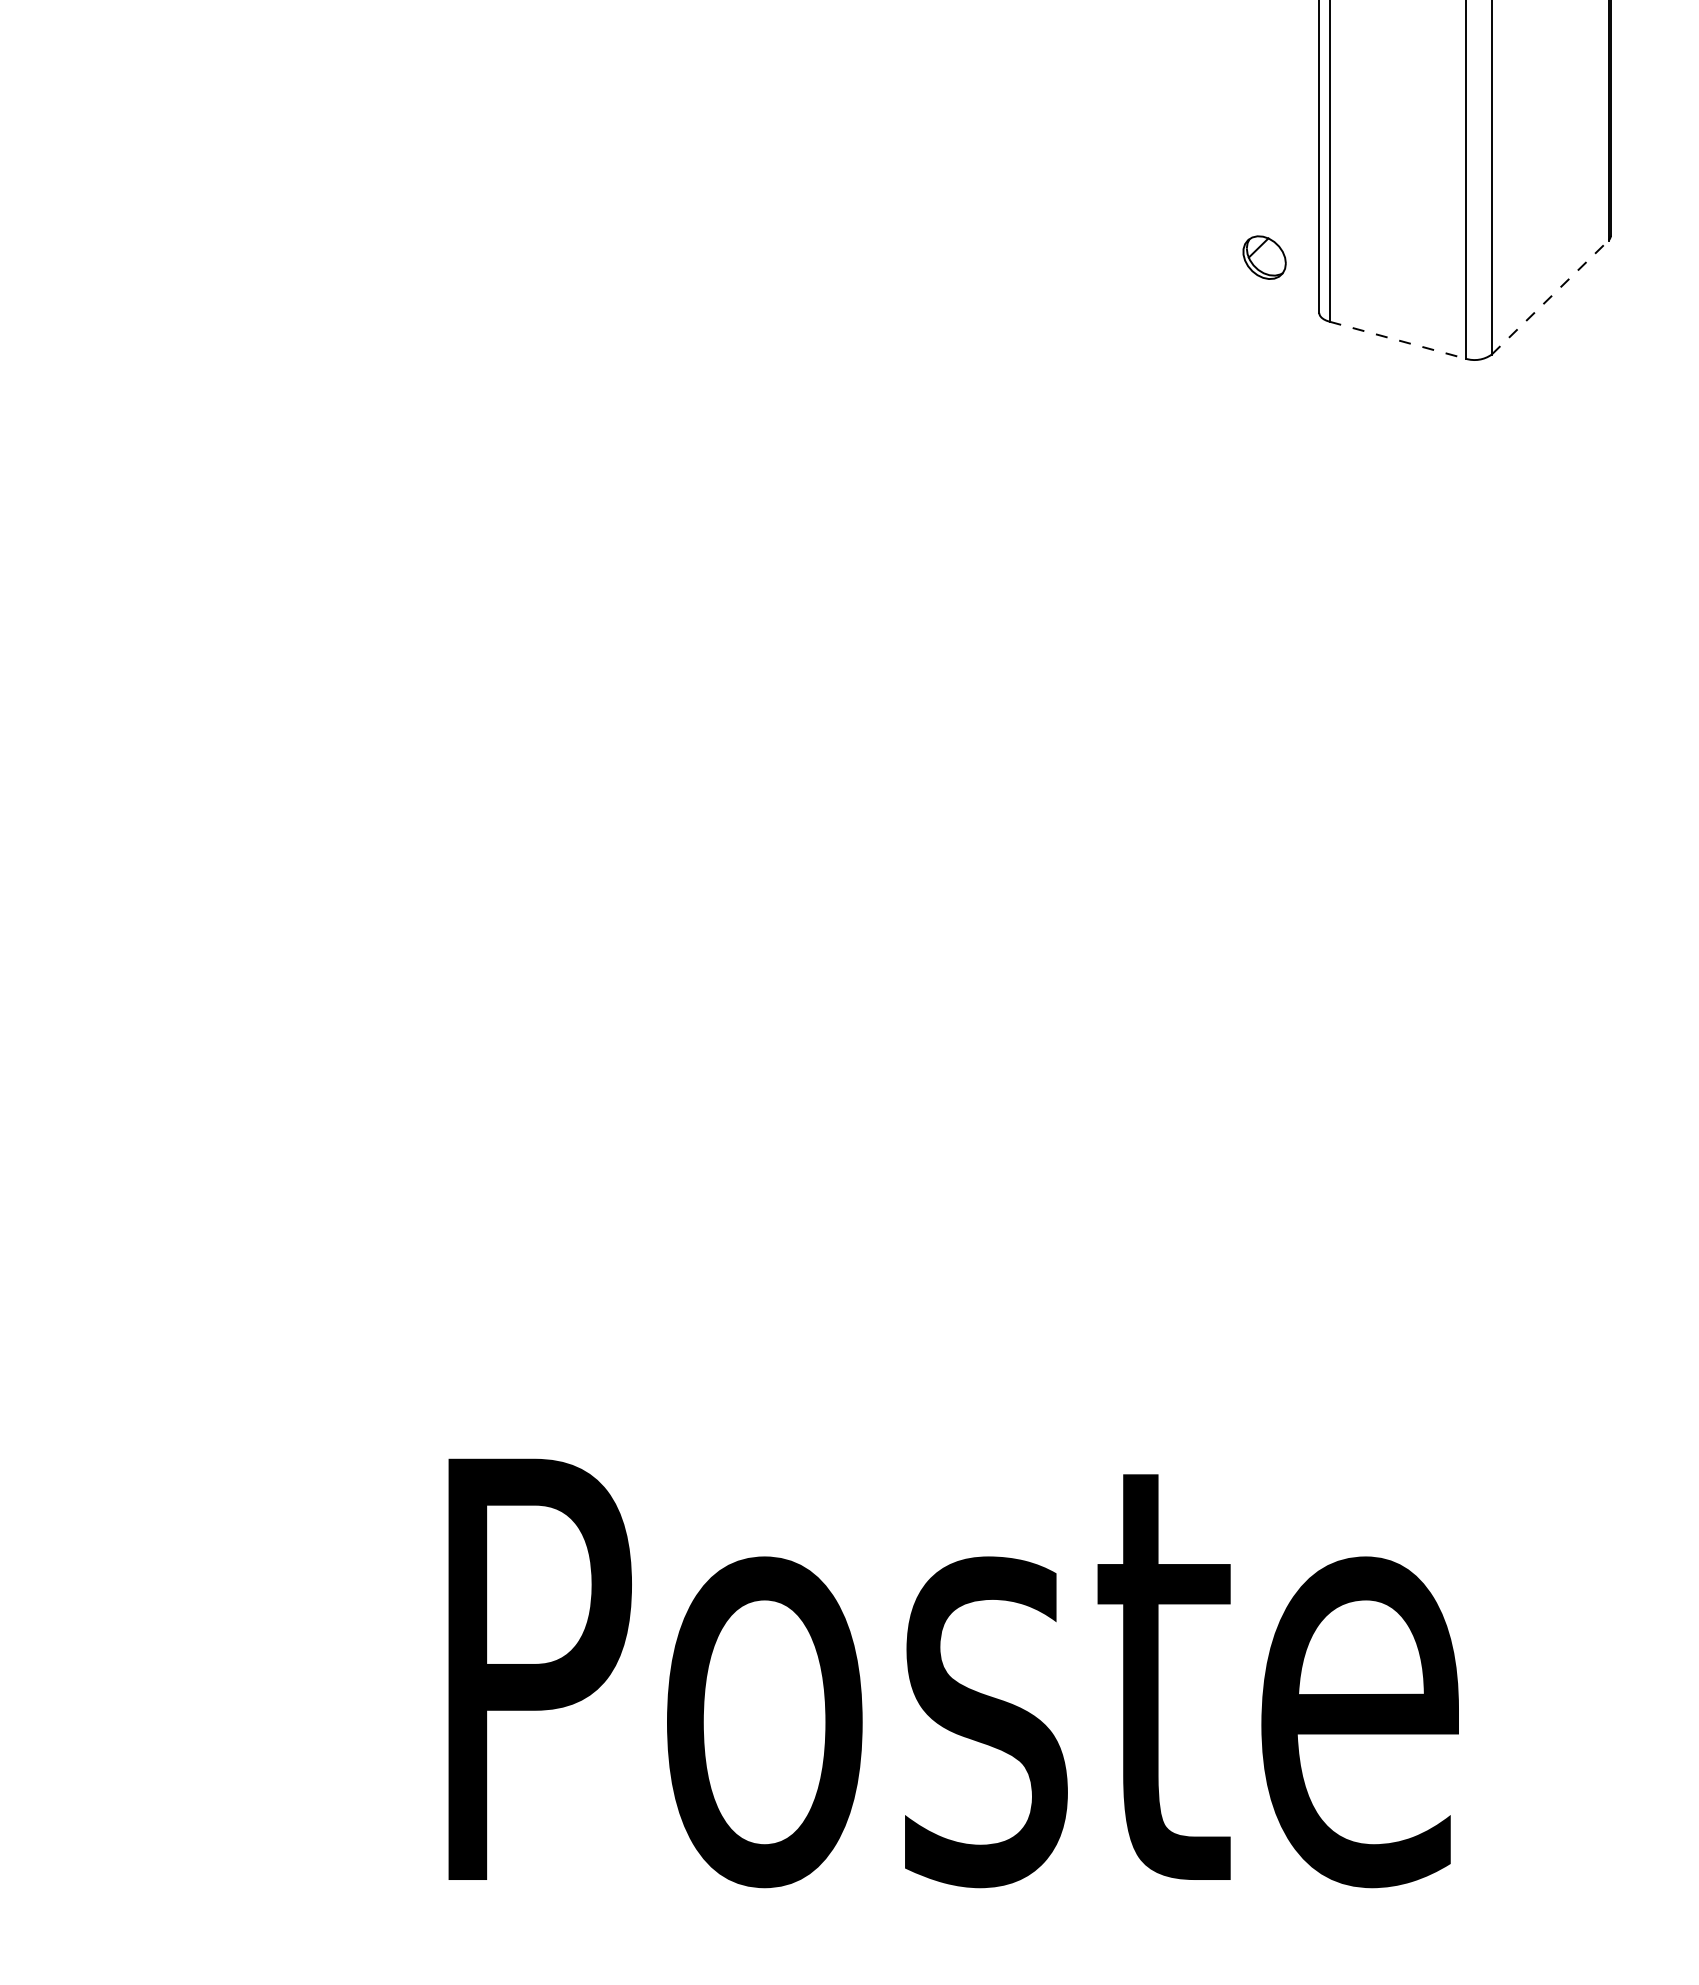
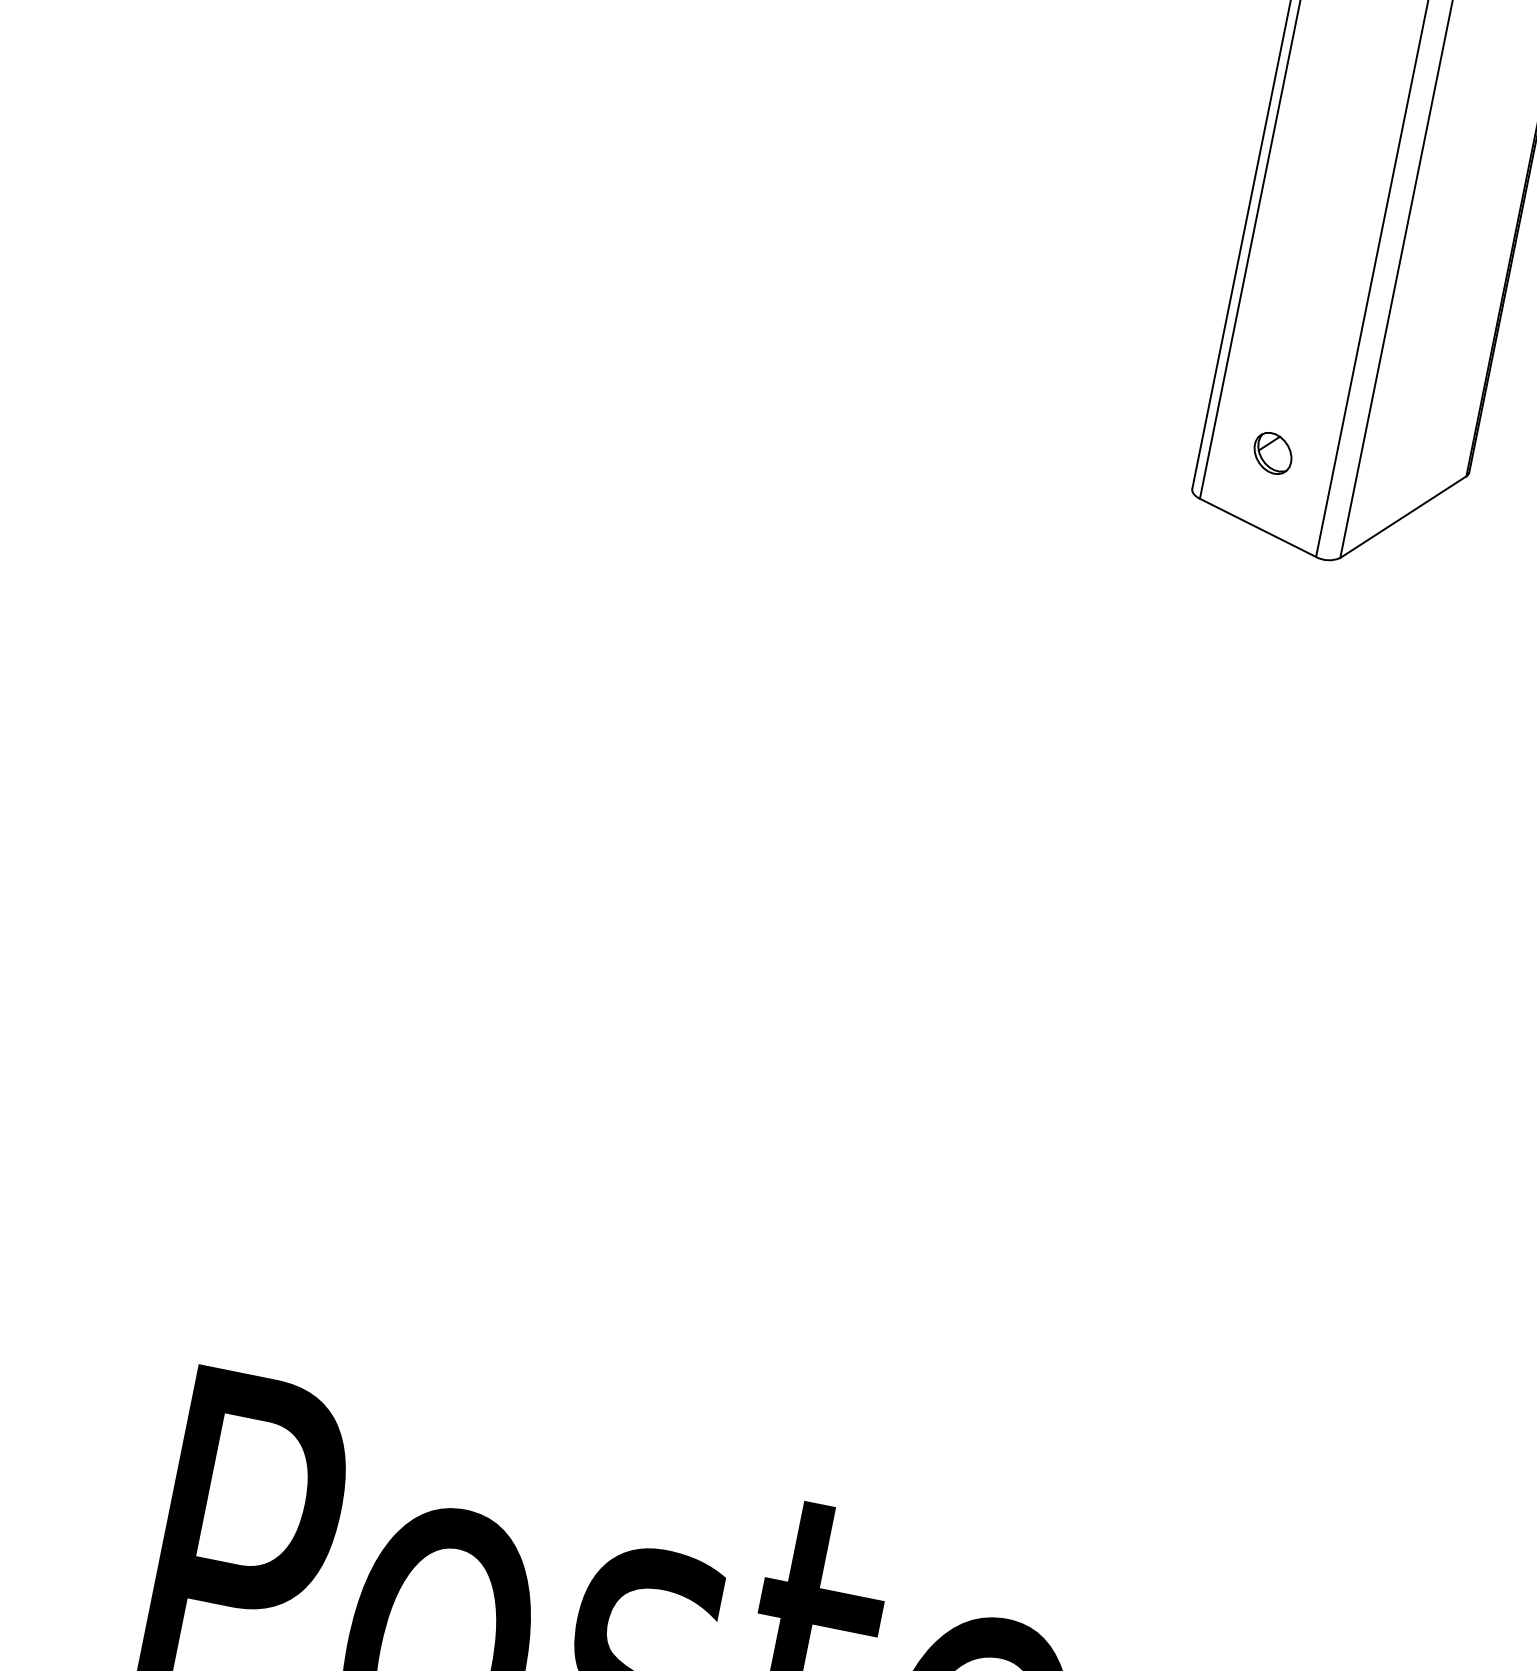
part: (1264, 257) -> (1272, 453), moved
line: (1550, 297) -> (1403, 517), dashed -> solid
line: (1397, 340) -> (1257, 528), dashed -> solid

